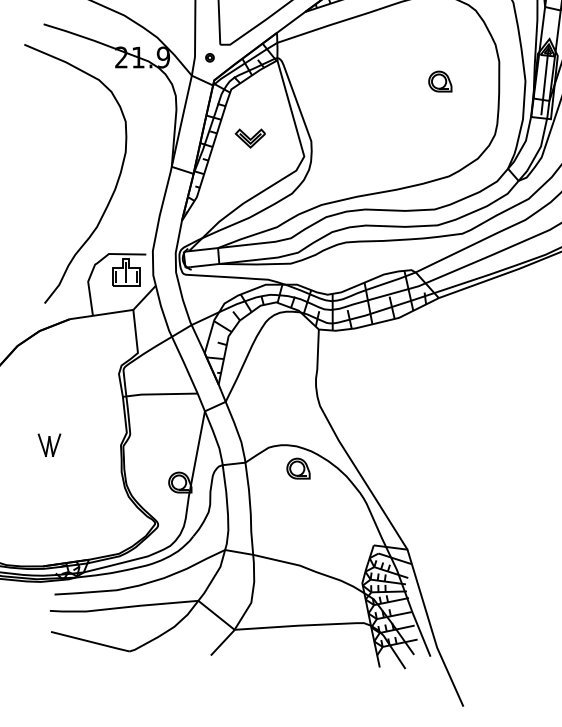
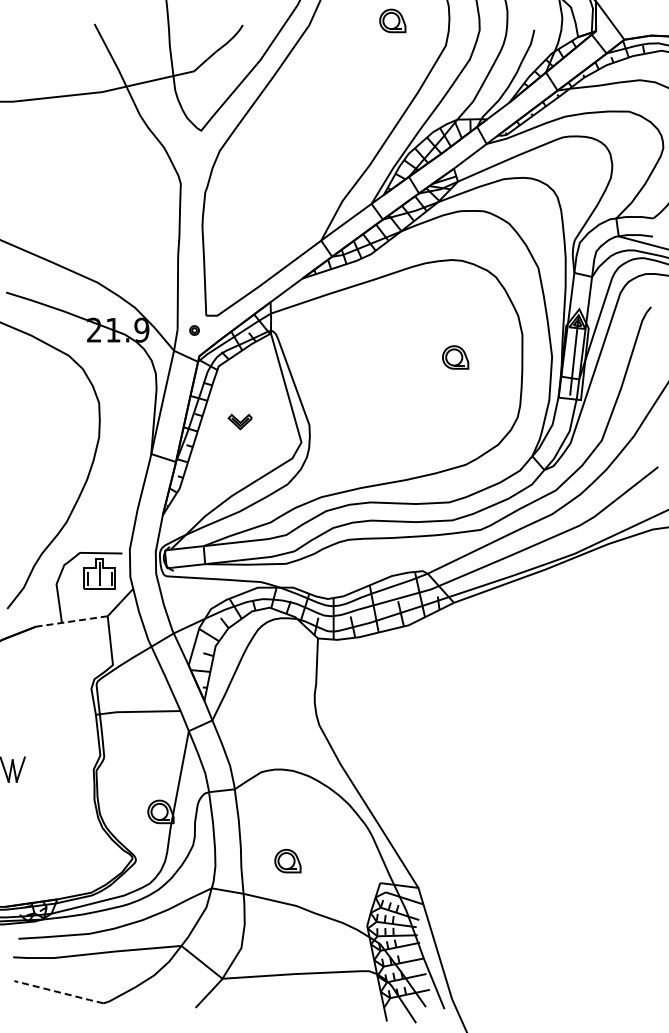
part: (249, 138) -> (239, 421), size x0.7
line: (100, 314) -> (70, 621), solid -> dashed
part: (298, 468) -> (287, 860), moved
line: (90, 641) -> (59, 992), solid -> dashed

